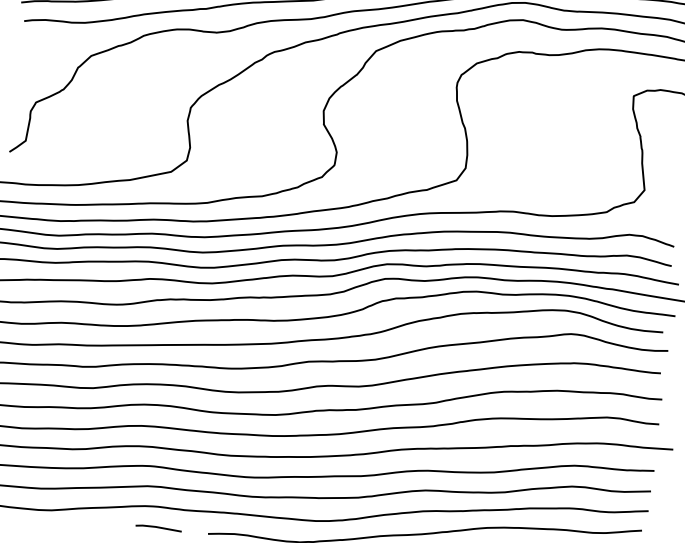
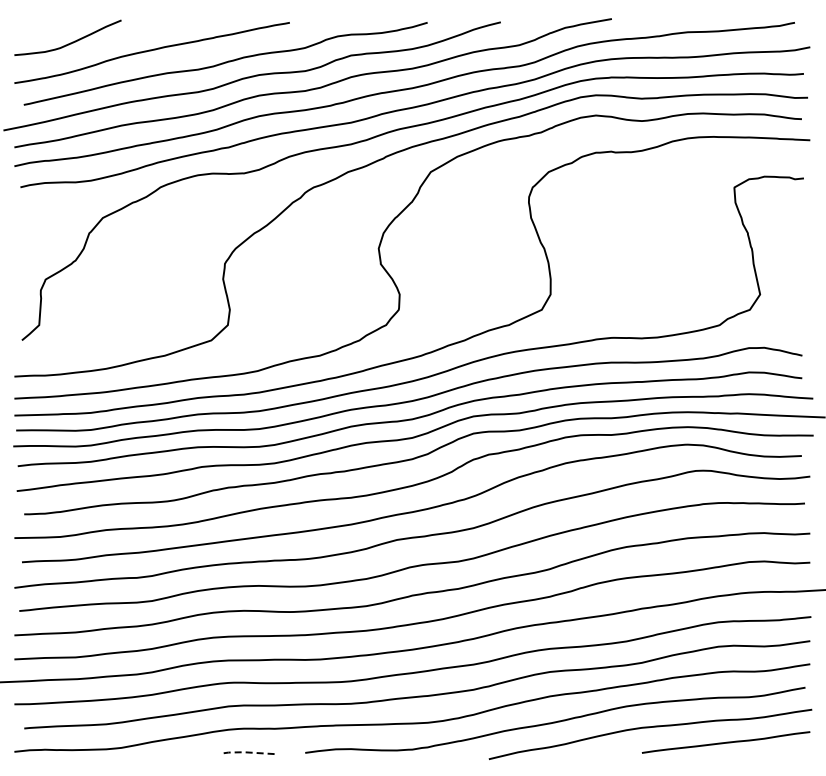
line: (157, 527) -> (245, 752), solid -> dashed

